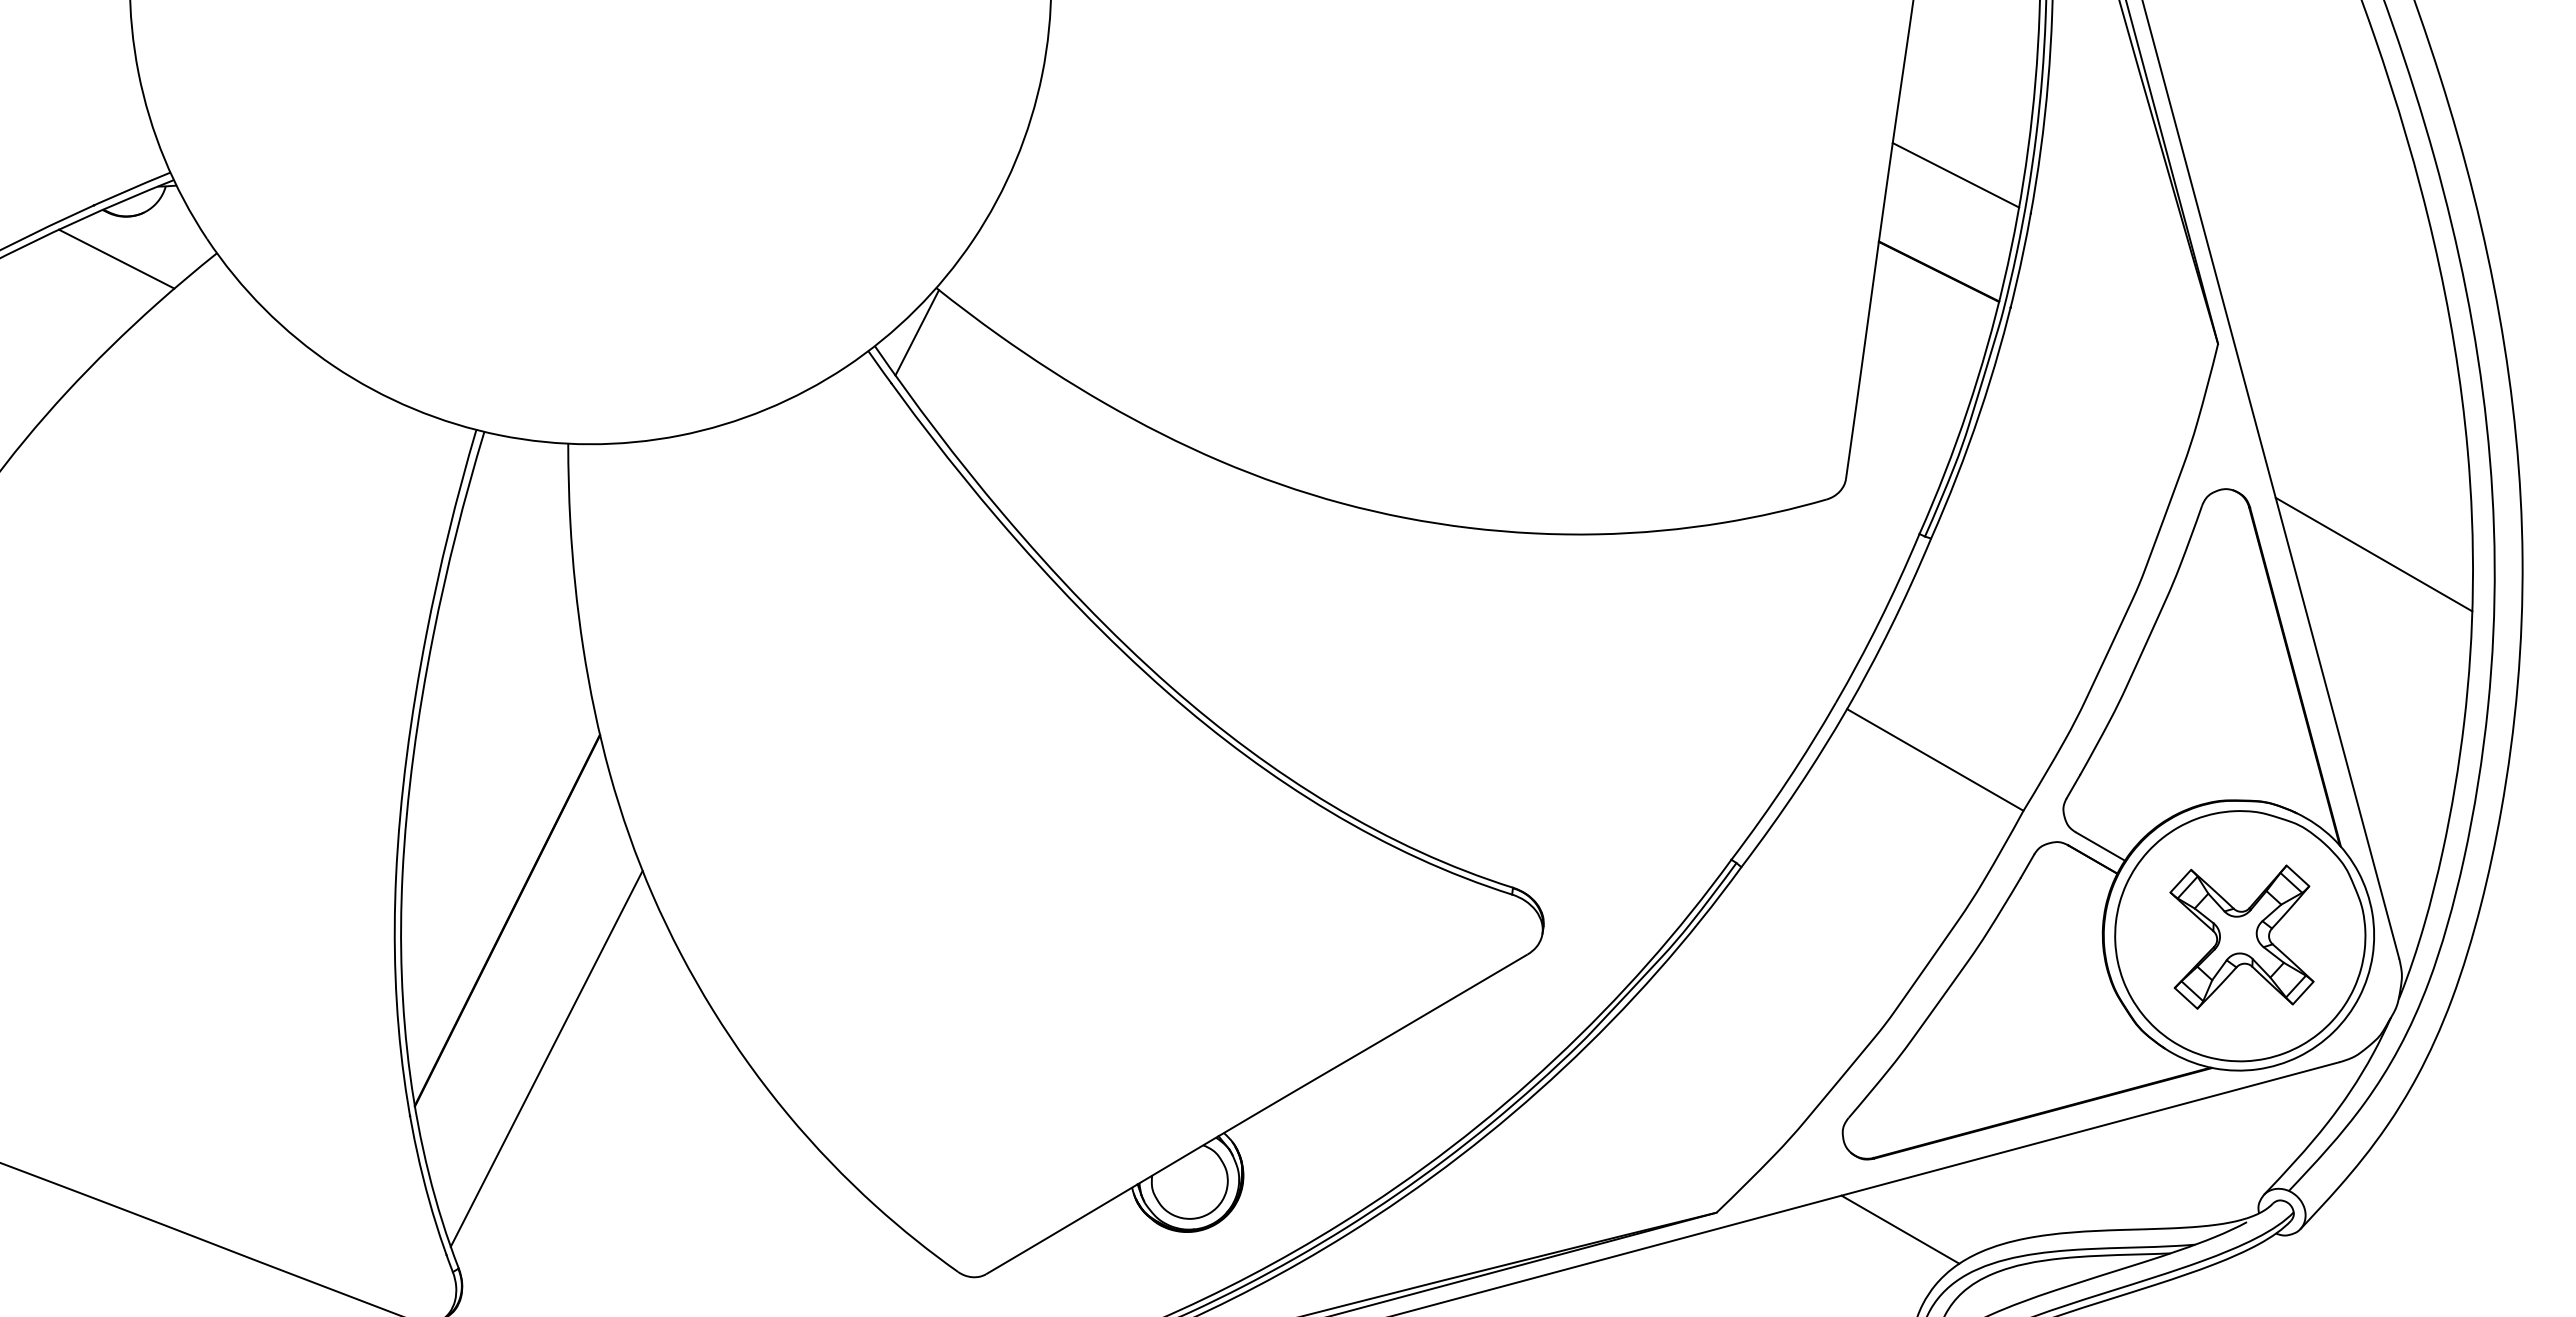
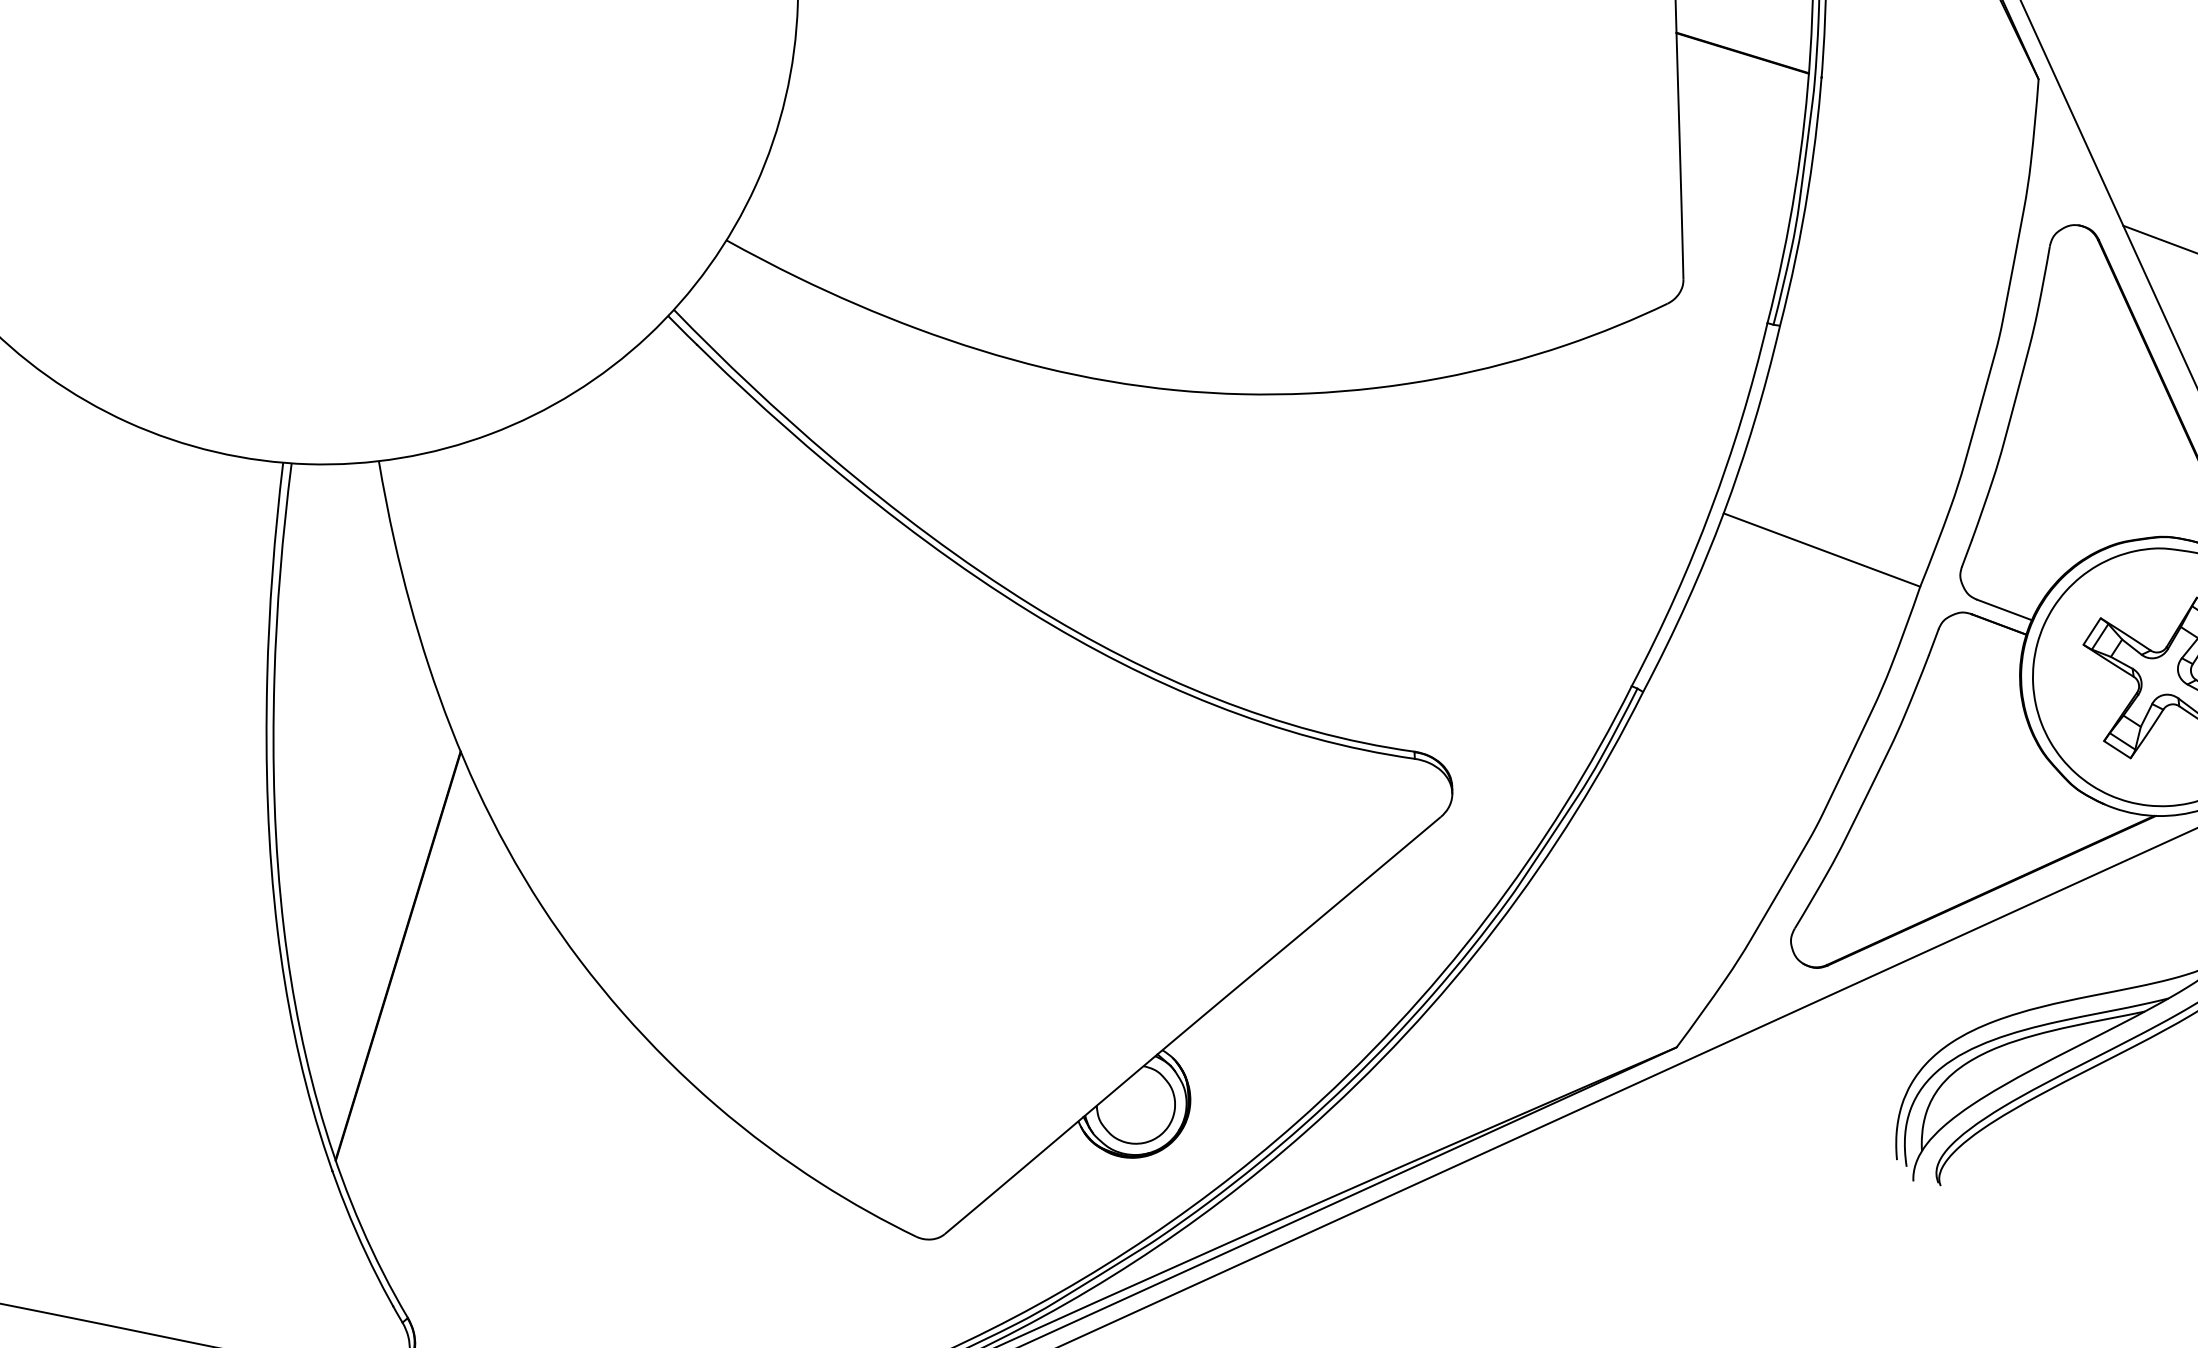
line: (917, 332) -> (714, 288), removed
line: (546, 1058) -> (461, 1089), removed
line: (1900, 1229) -> (1866, 1033), removed

